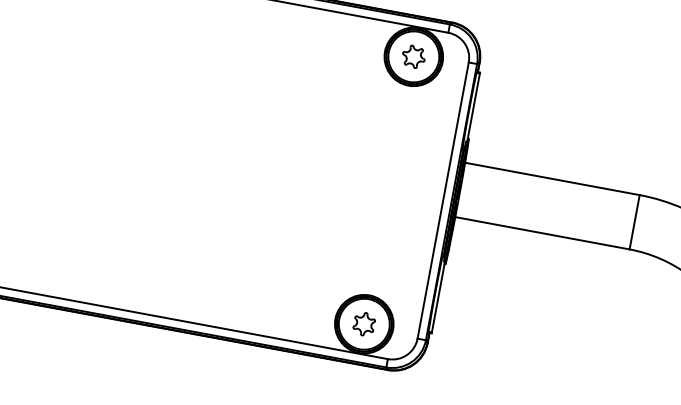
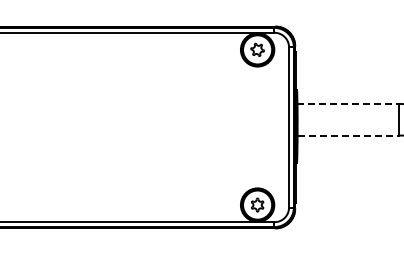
line: (553, 178) -> (348, 103), solid -> dashed
line: (543, 233) -> (348, 135), solid -> dashed

